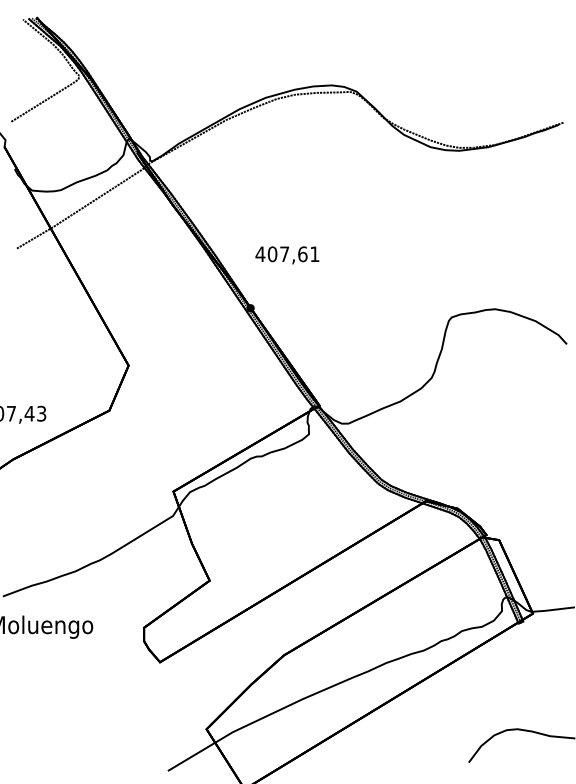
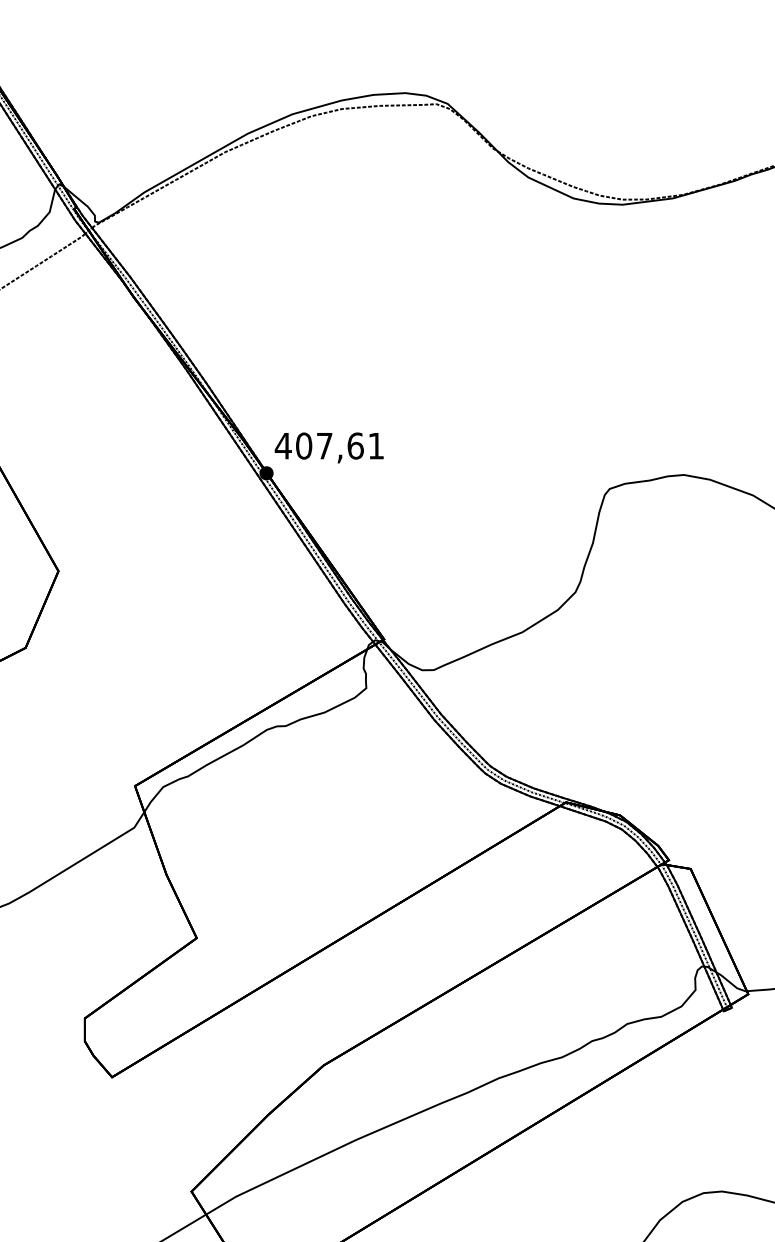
text: (287, 255) -> (329, 448), moved

